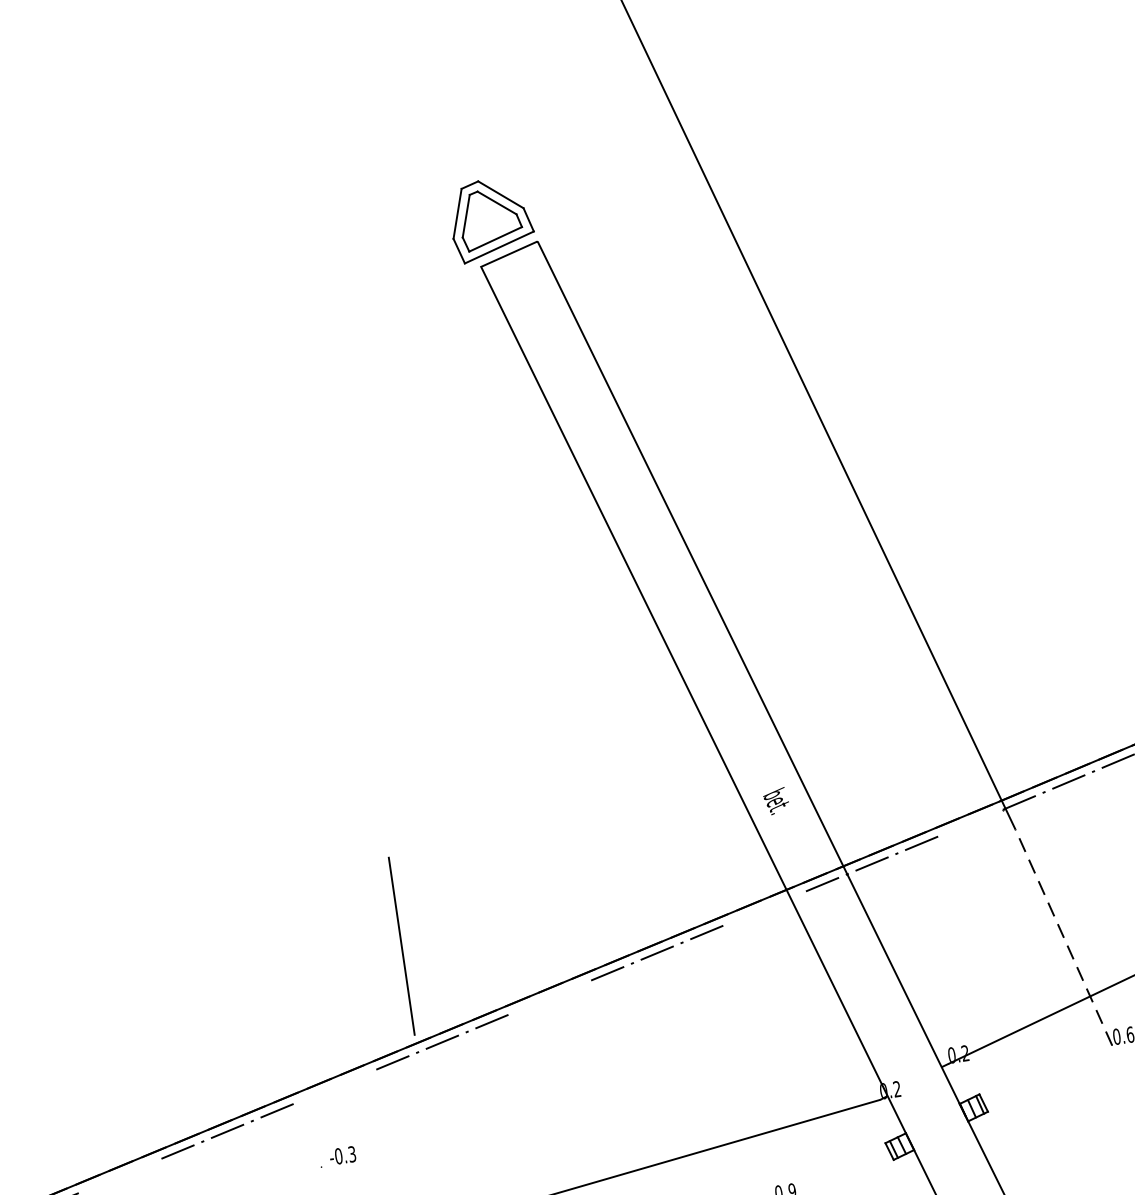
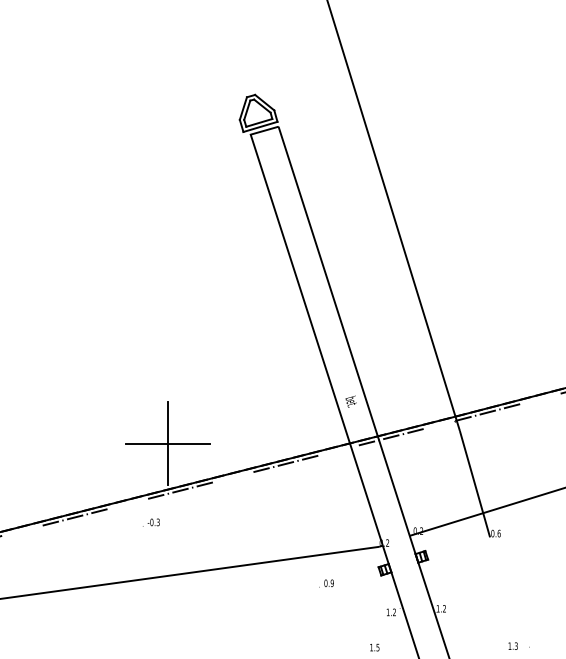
line: (1062, 936) -> (474, 483), dashed -> solid
line: (402, 946) -> (168, 443), added
text: (337, 1156) -> (151, 522), moved

